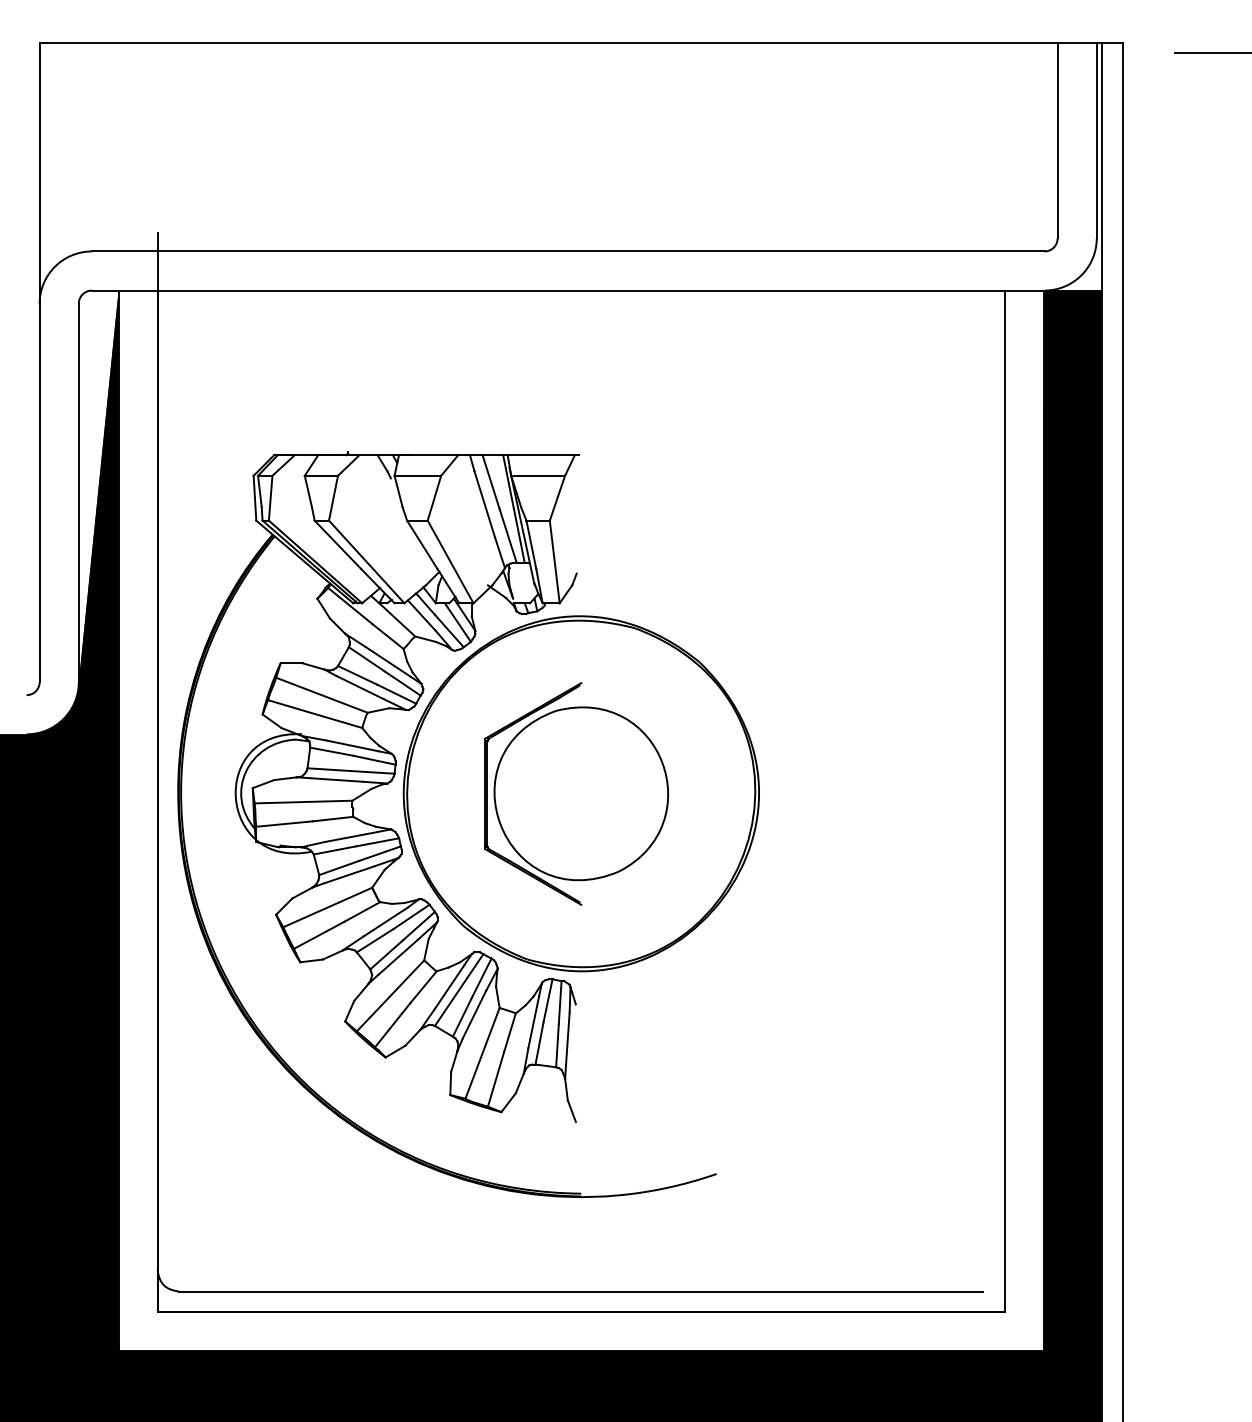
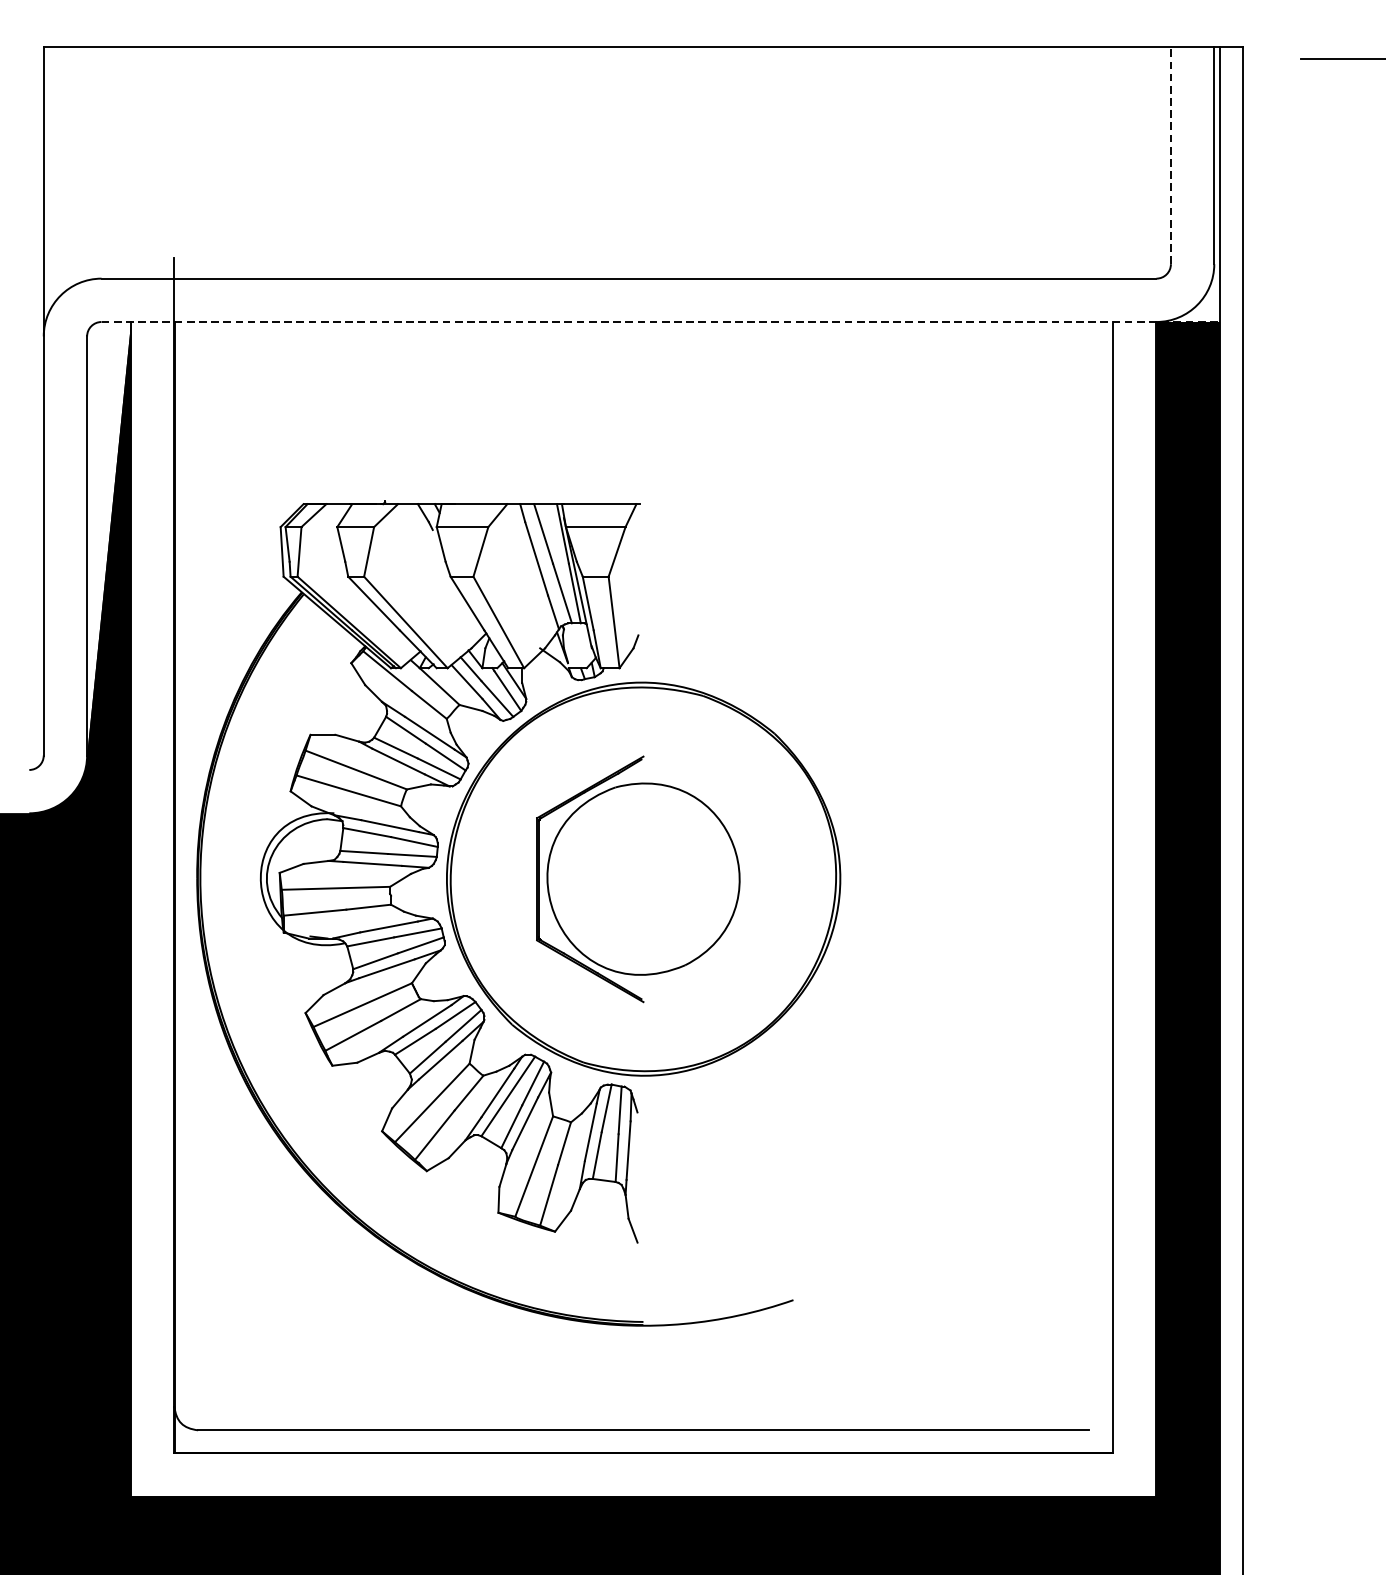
line: (1057, 140) -> (1170, 155), solid -> dashed
line: (597, 290) -> (661, 321), solid -> dashed

